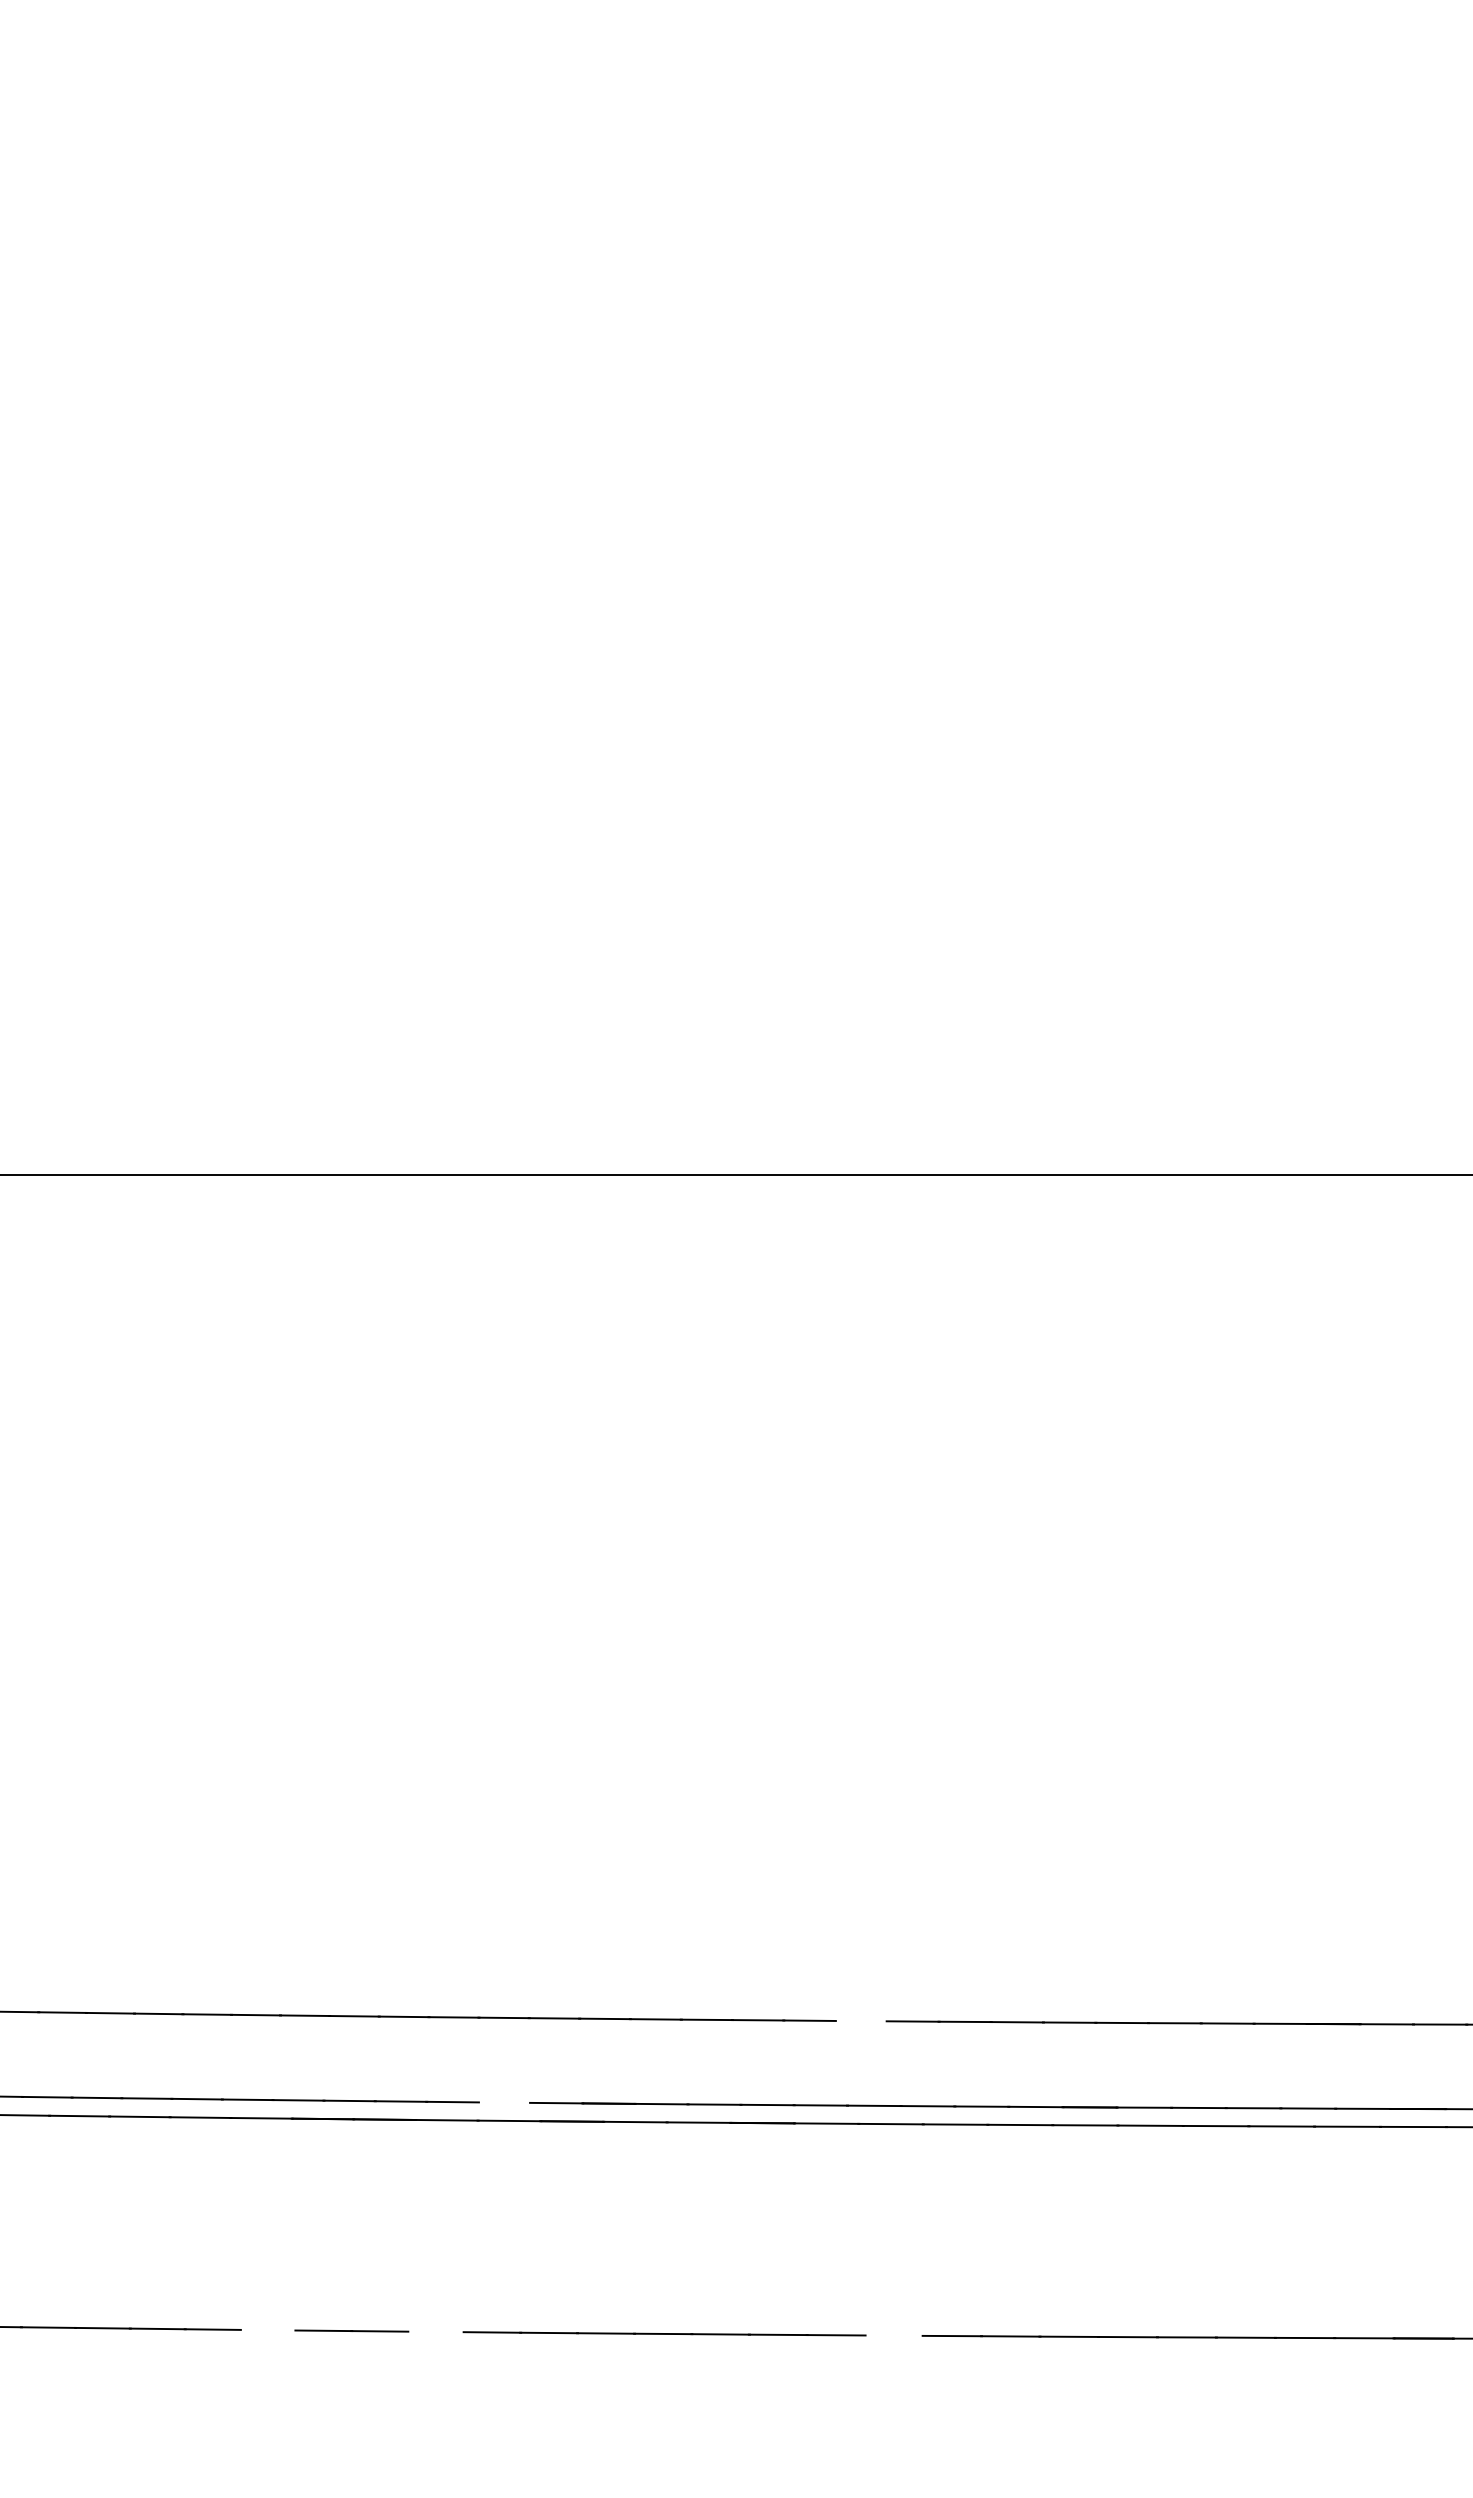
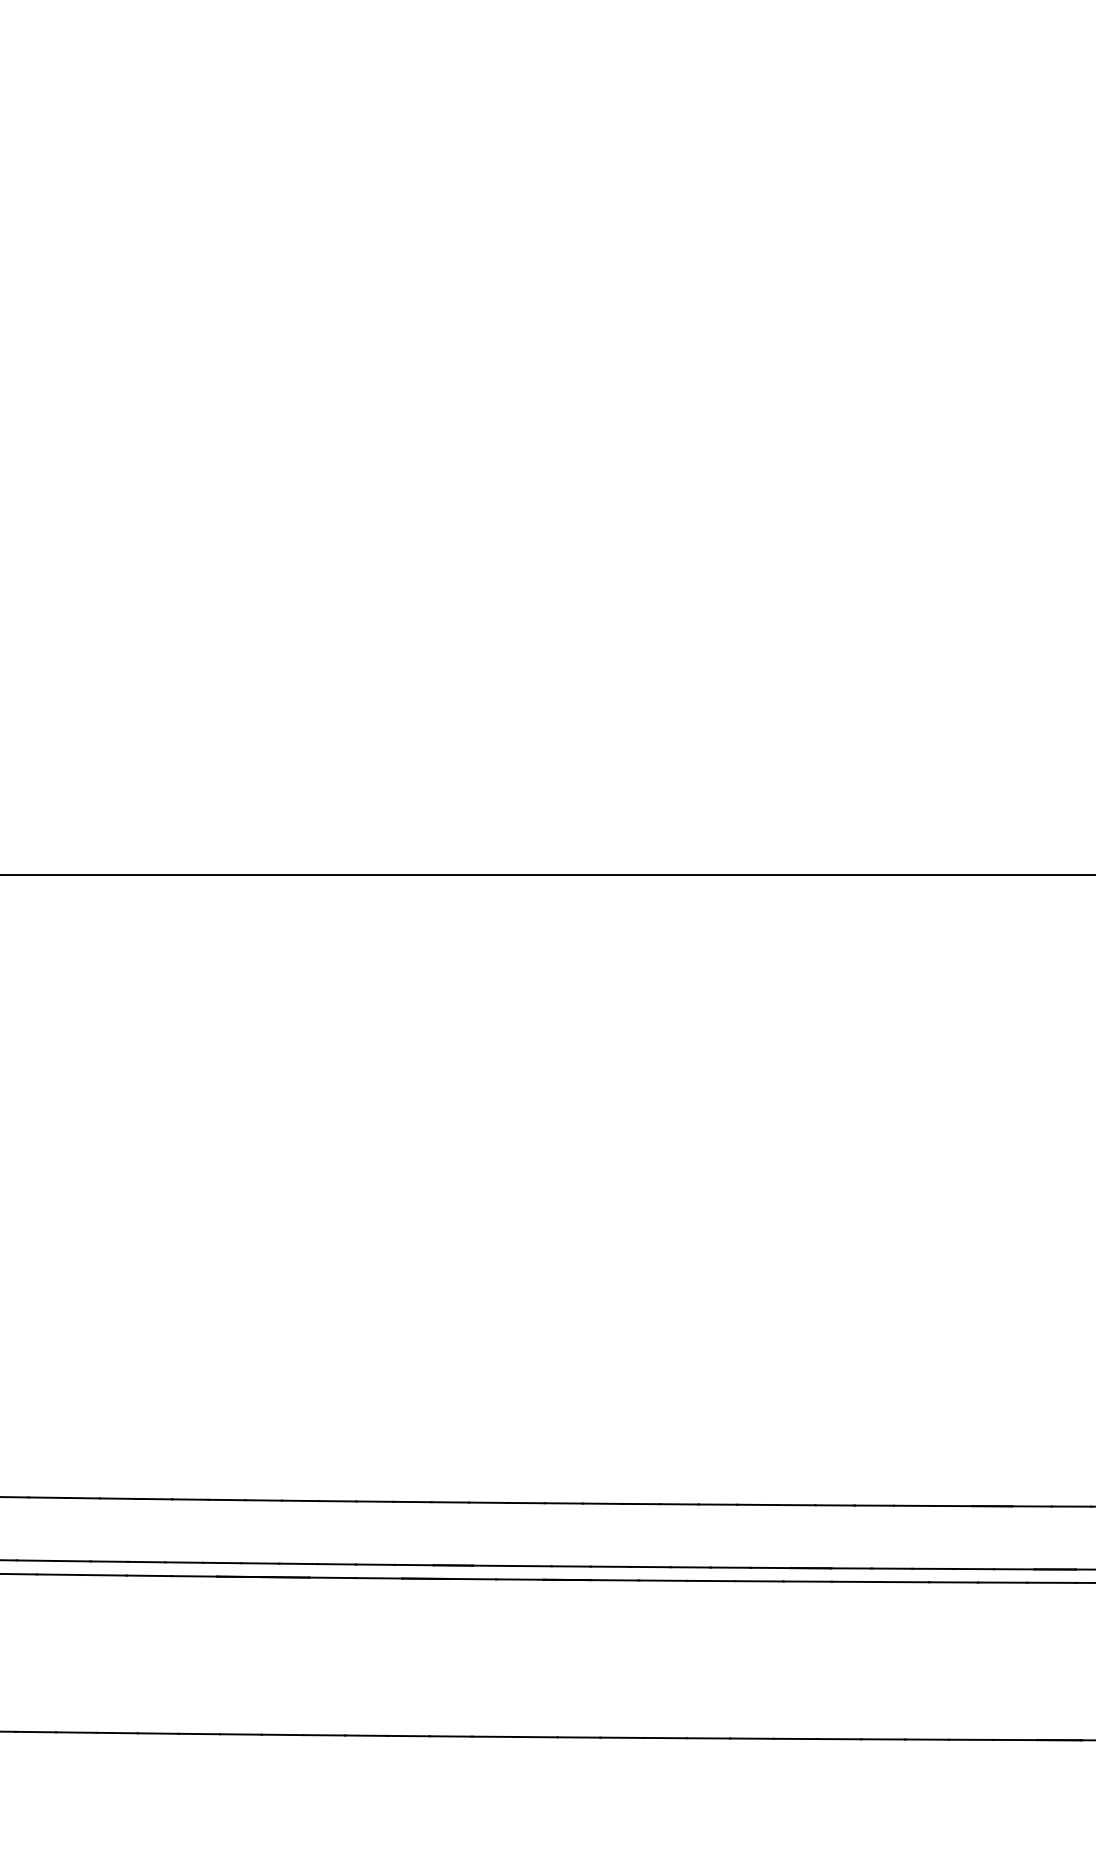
line: (860, 2020) -> (640, 1503), added
line: (504, 2102) -> (375, 1564), added
line: (267, 2329) -> (199, 1733), added
line: (435, 2331) -> (324, 1734), added
line: (893, 2335) -> (664, 1737), added

